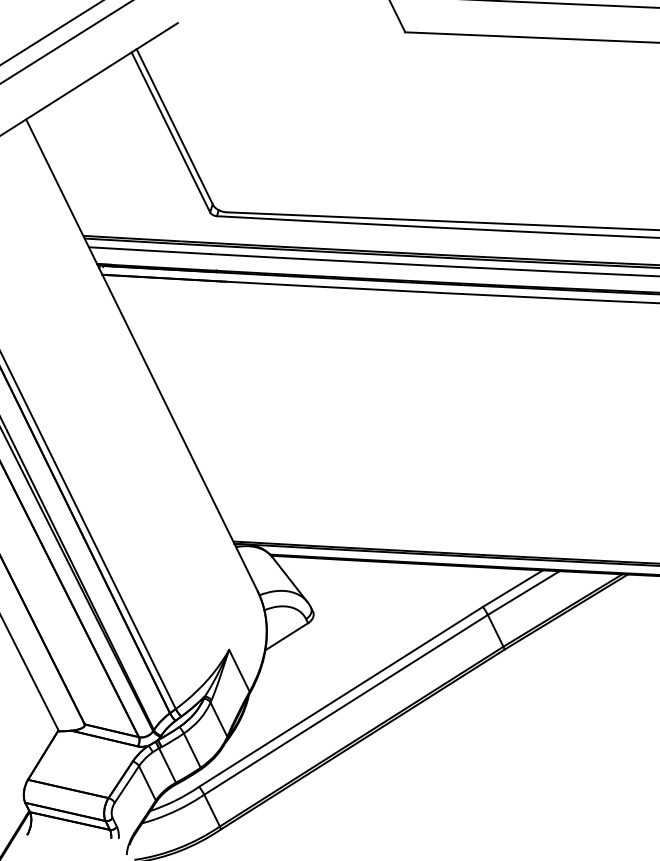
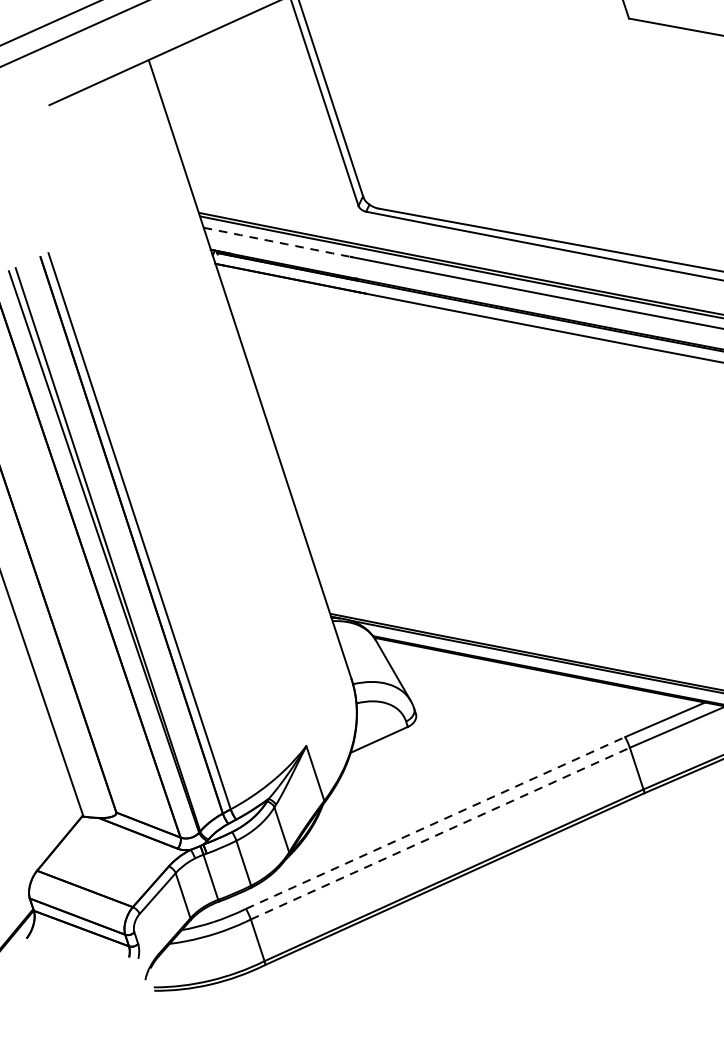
arc: (149, 250) -> (277, 242), solid -> dashed
line: (341, 696) -> (436, 822), solid -> dashed
line: (346, 704) -> (440, 833), solid -> dashed

